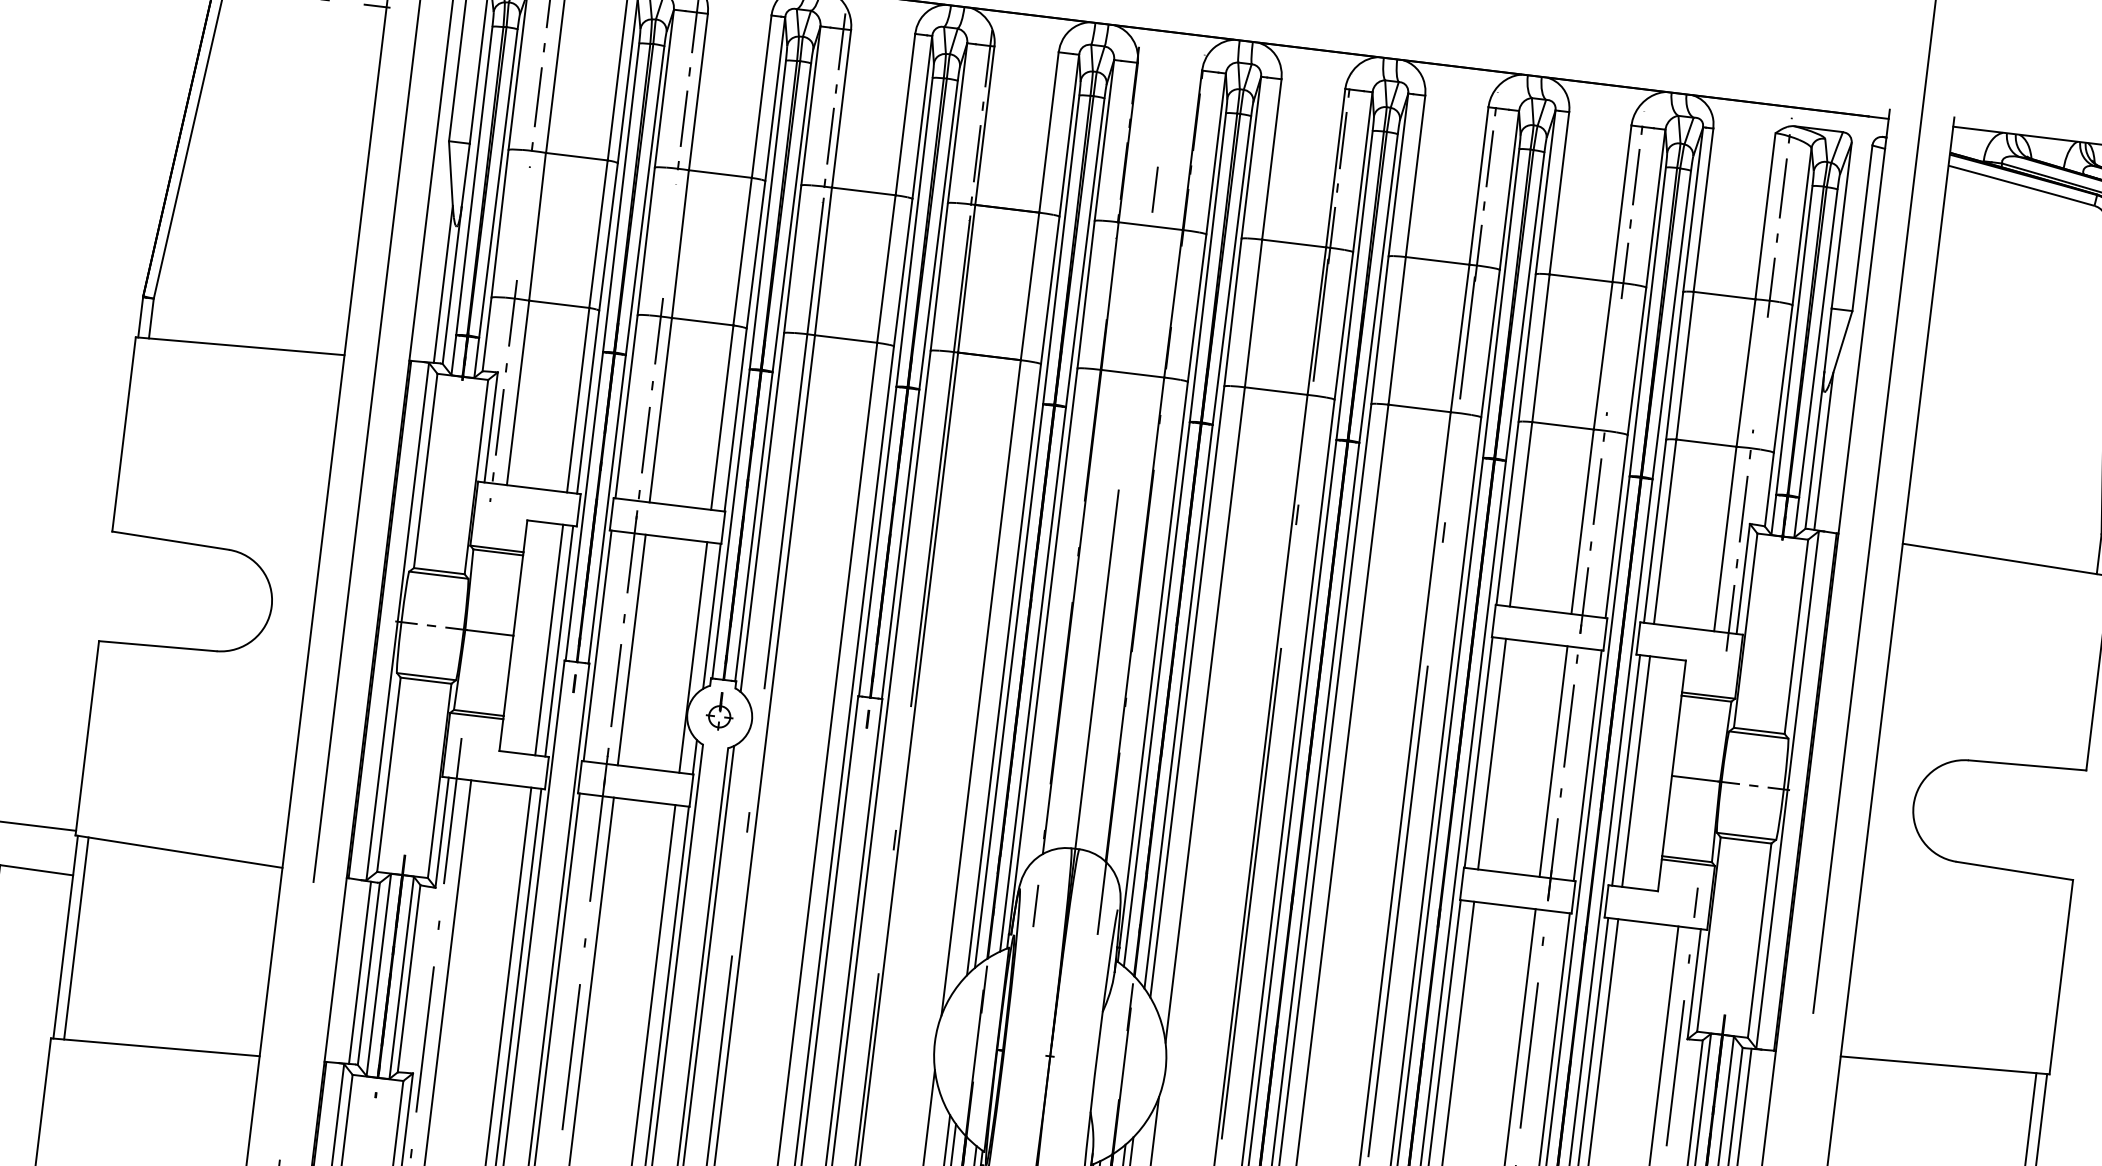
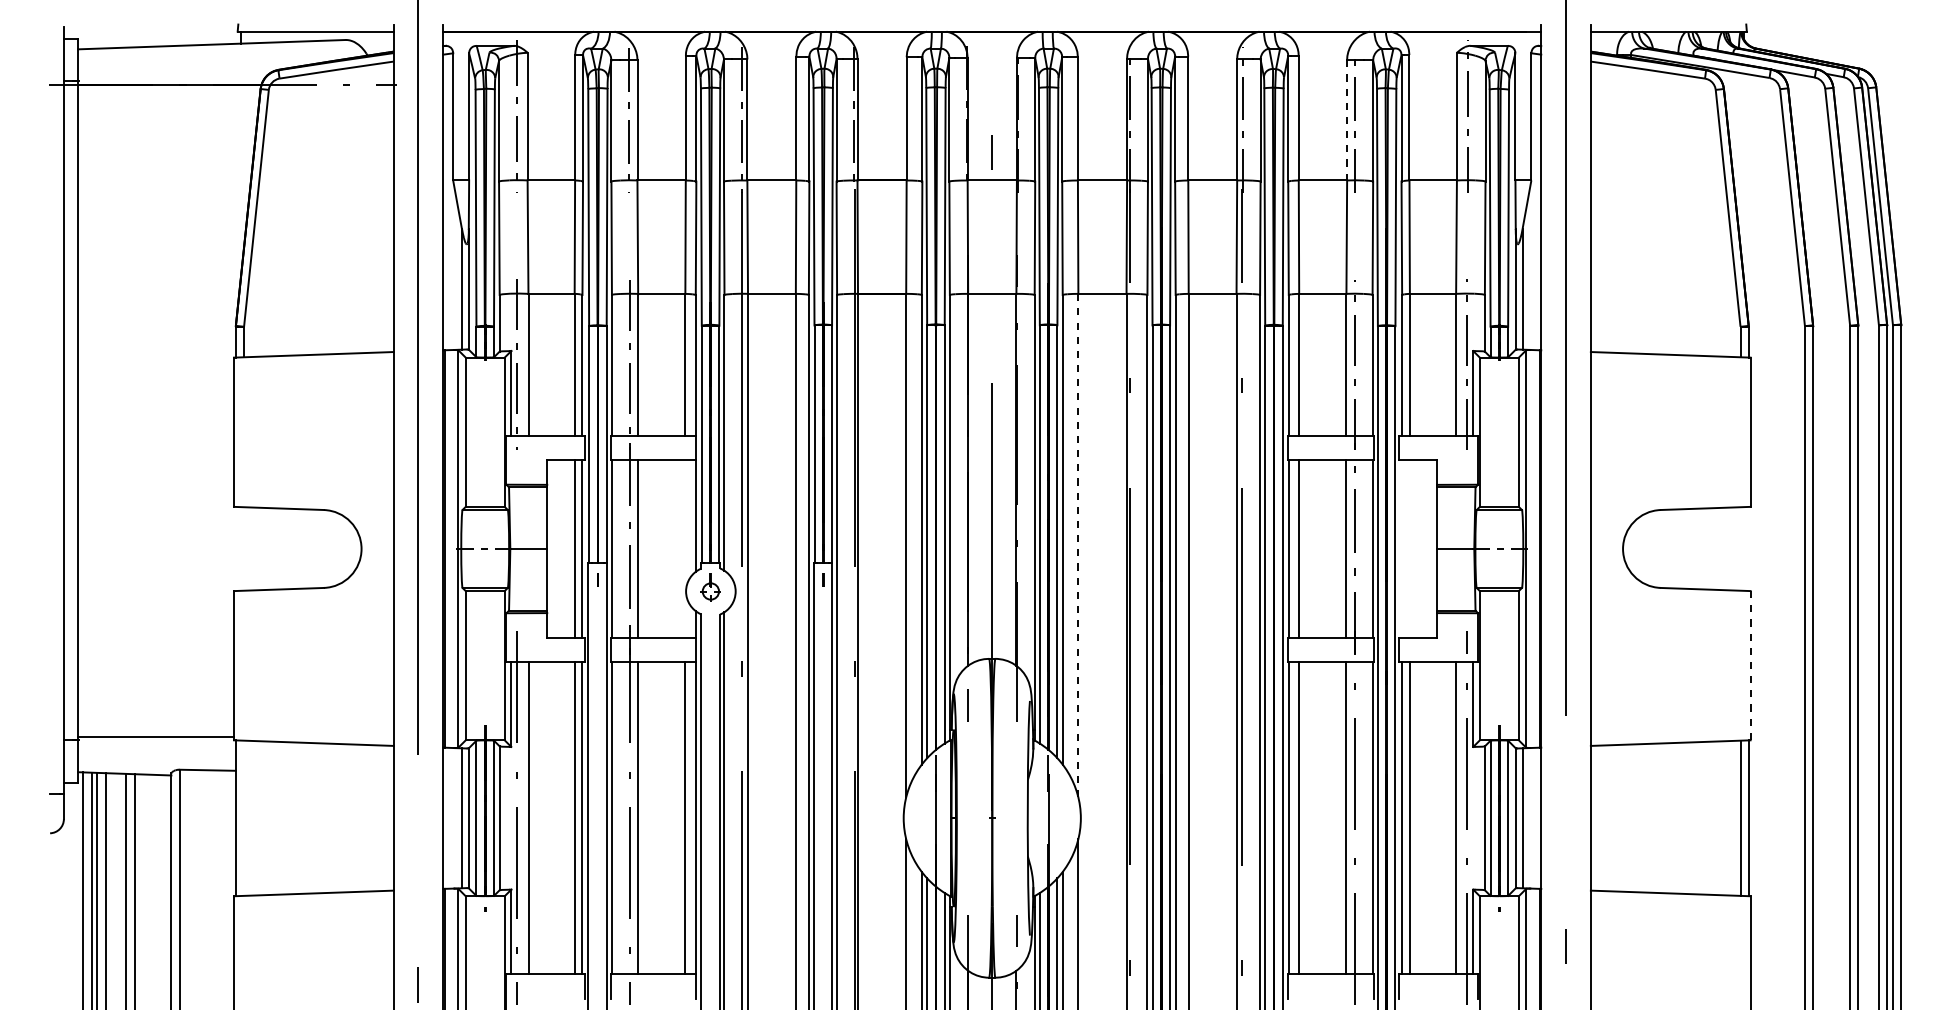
line: (1622, 204) -> (1347, 120), solid -> dashed
line: (693, 656) -> (685, 548), removed
line: (1205, 714) -> (1078, 545), solid -> dashed
line: (1626, 769) -> (1402, 548), removed
line: (1635, 770) -> (1409, 548), removed
line: (77, 937) -> (244, 817), removed
line: (2061, 976) -> (1750, 665), solid -> dashed

